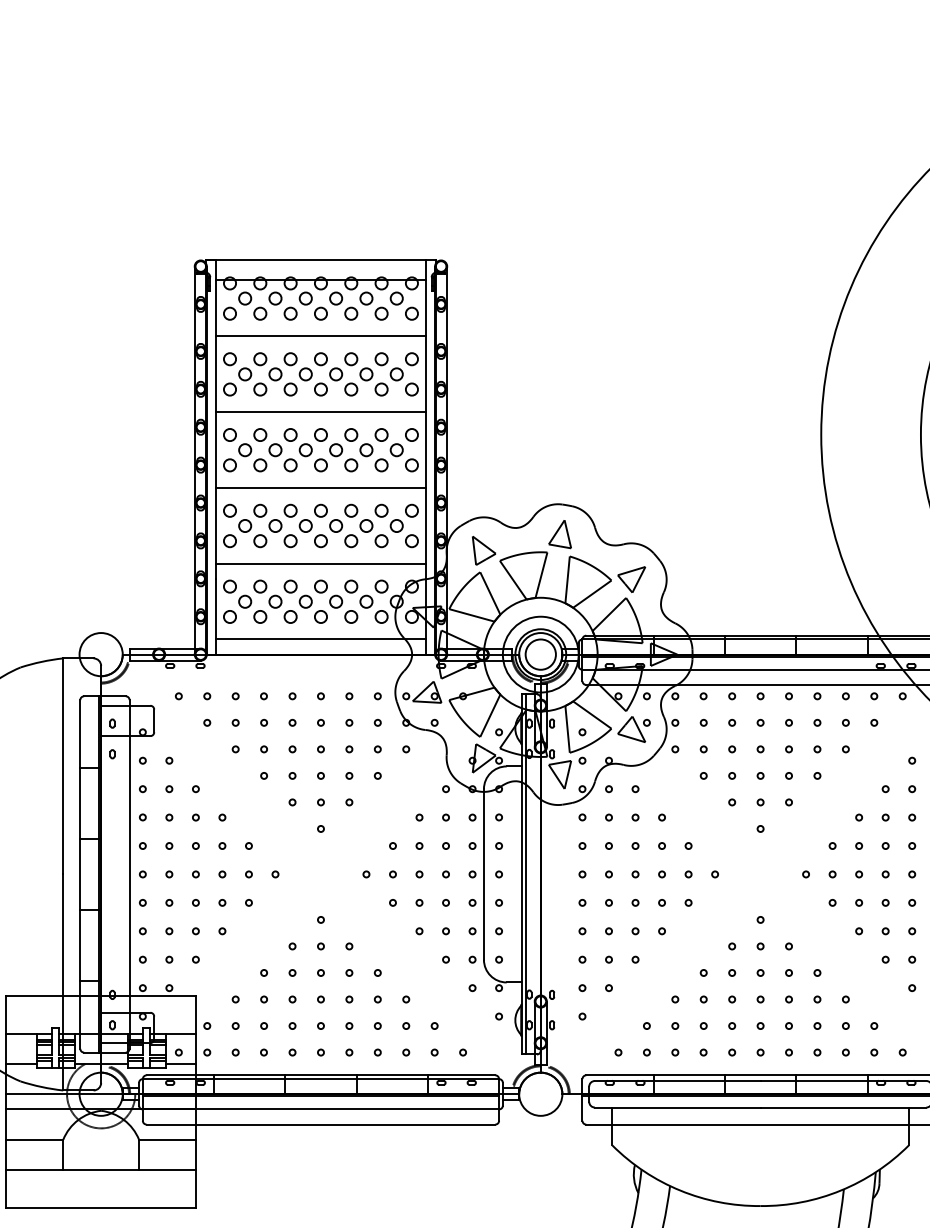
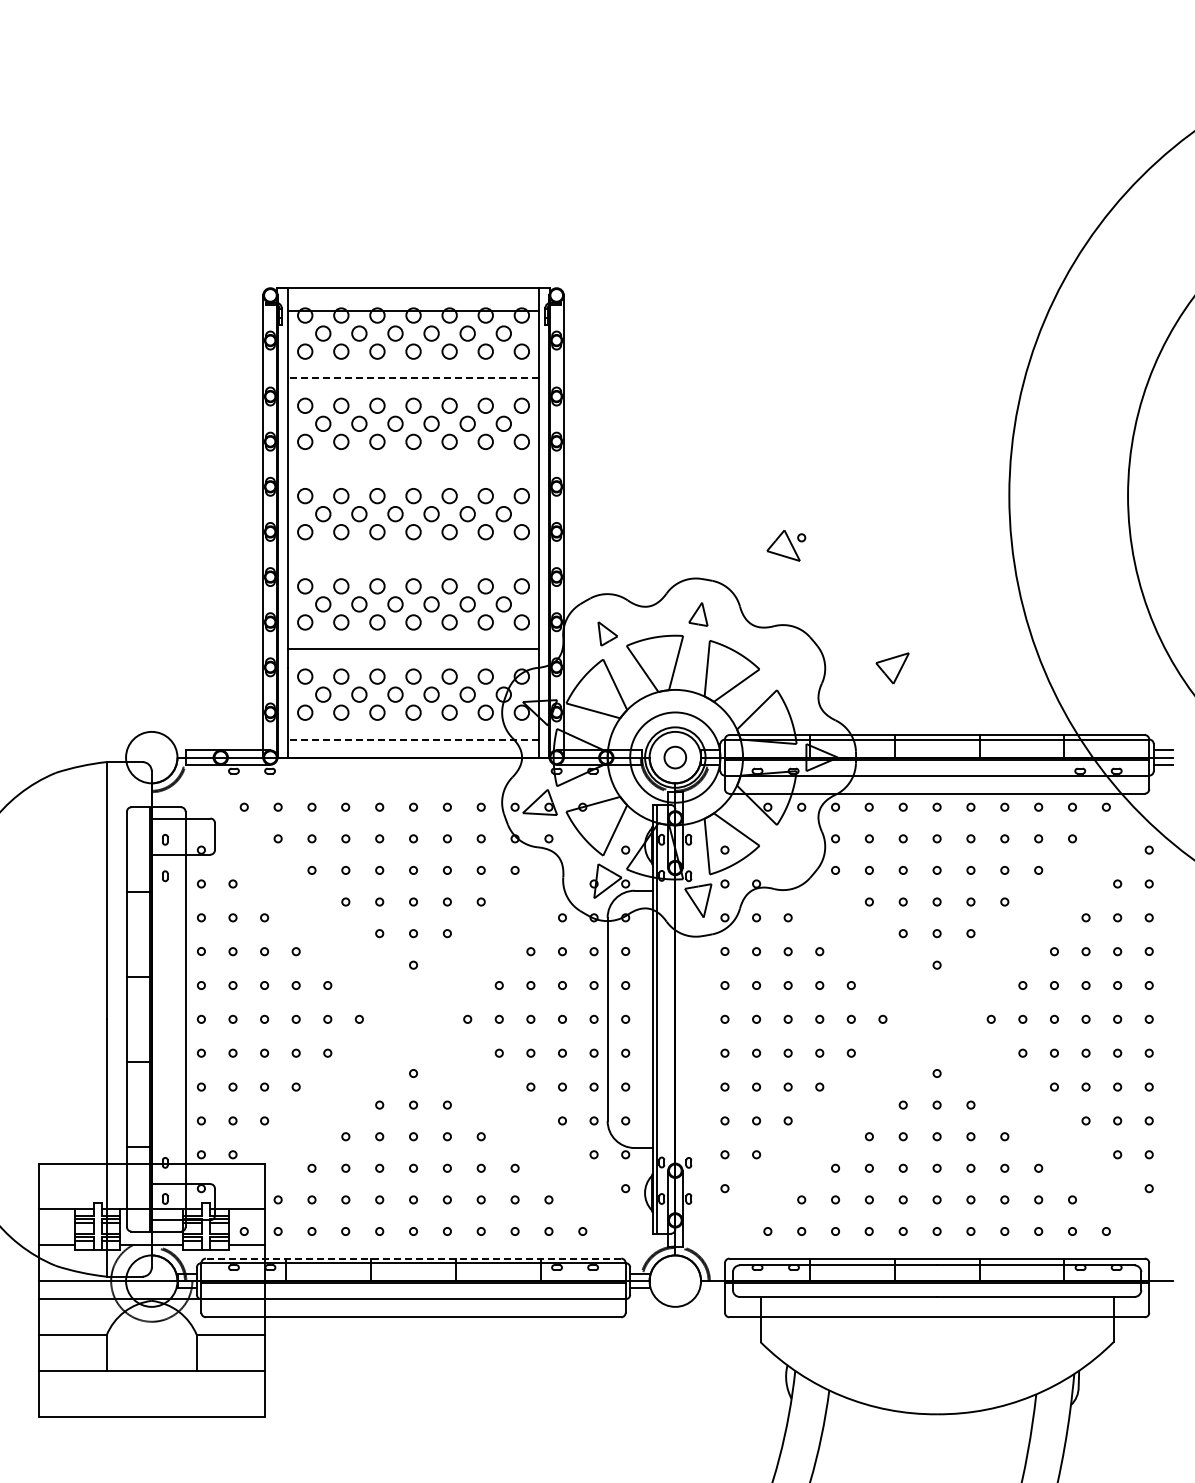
line: (320, 336) -> (413, 378), solid -> dashed
line: (320, 411) -> (413, 468), removed
line: (320, 488) -> (413, 559), removed
part: (560, 534) -> (698, 614), size x0.7
part: (483, 550) -> (607, 633), size x0.7
part: (631, 579) -> (892, 668), moved
line: (320, 639) -> (413, 739), solid -> dashed
circle: (540, 654) -> (675, 757), size x0.6
part: (634, 729) -> (786, 545), moved
line: (320, 1075) -> (413, 1258), solid -> dashed

